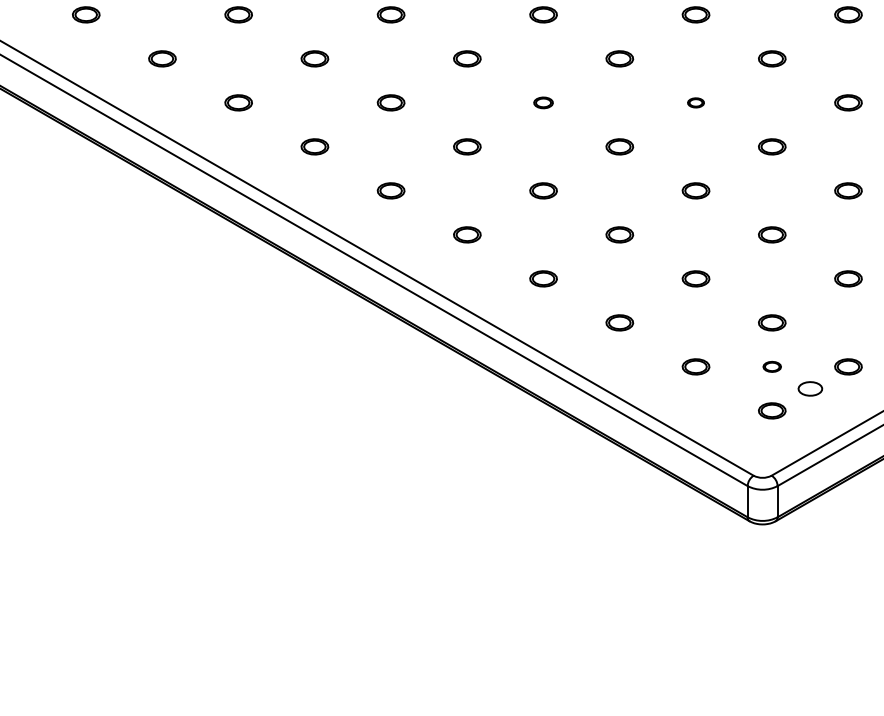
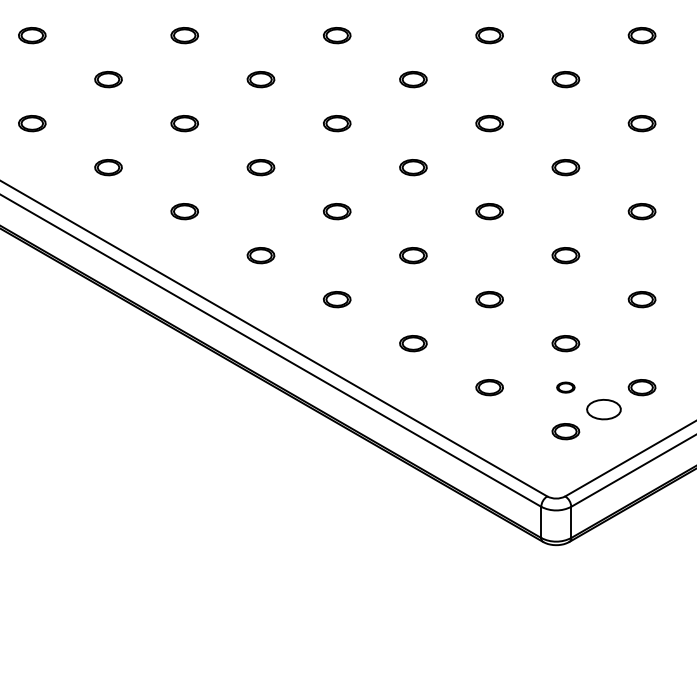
part: (543, 102) -> (337, 123), size x1.43
part: (695, 102) -> (489, 123), size x1.67
part: (810, 388) -> (604, 409), size x1.43

